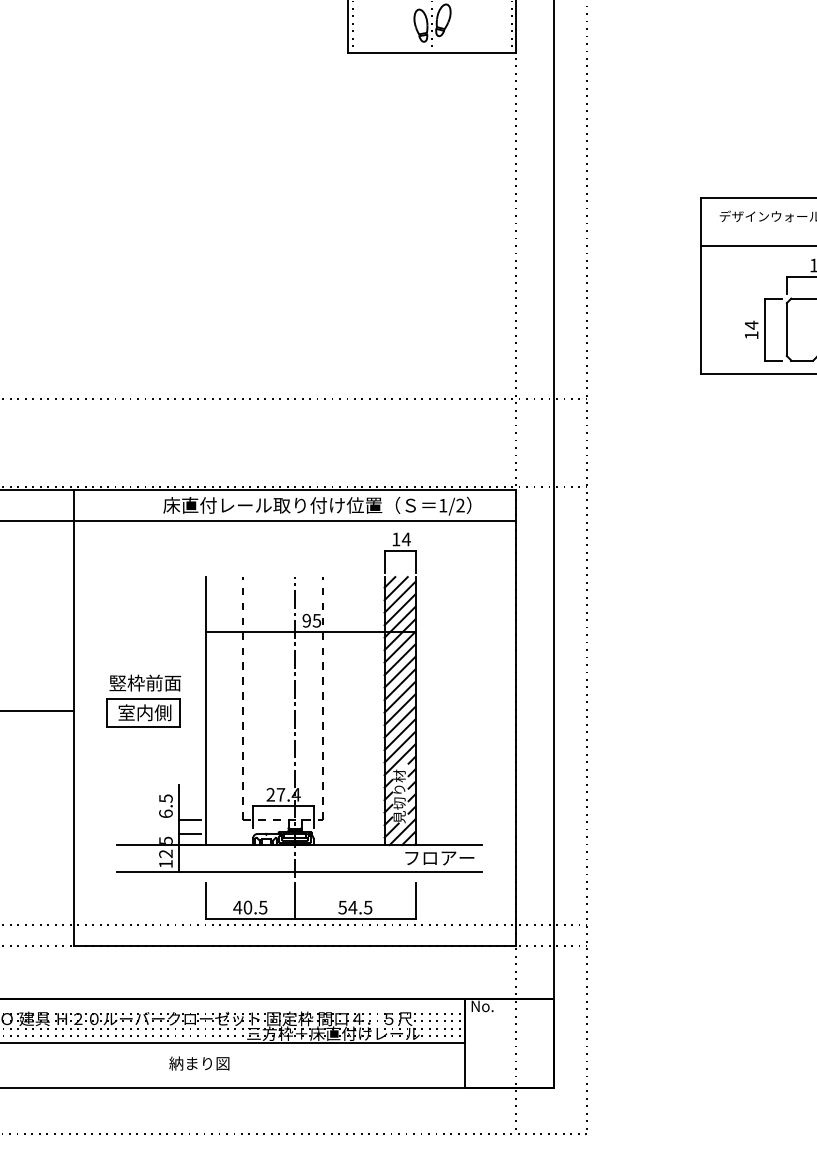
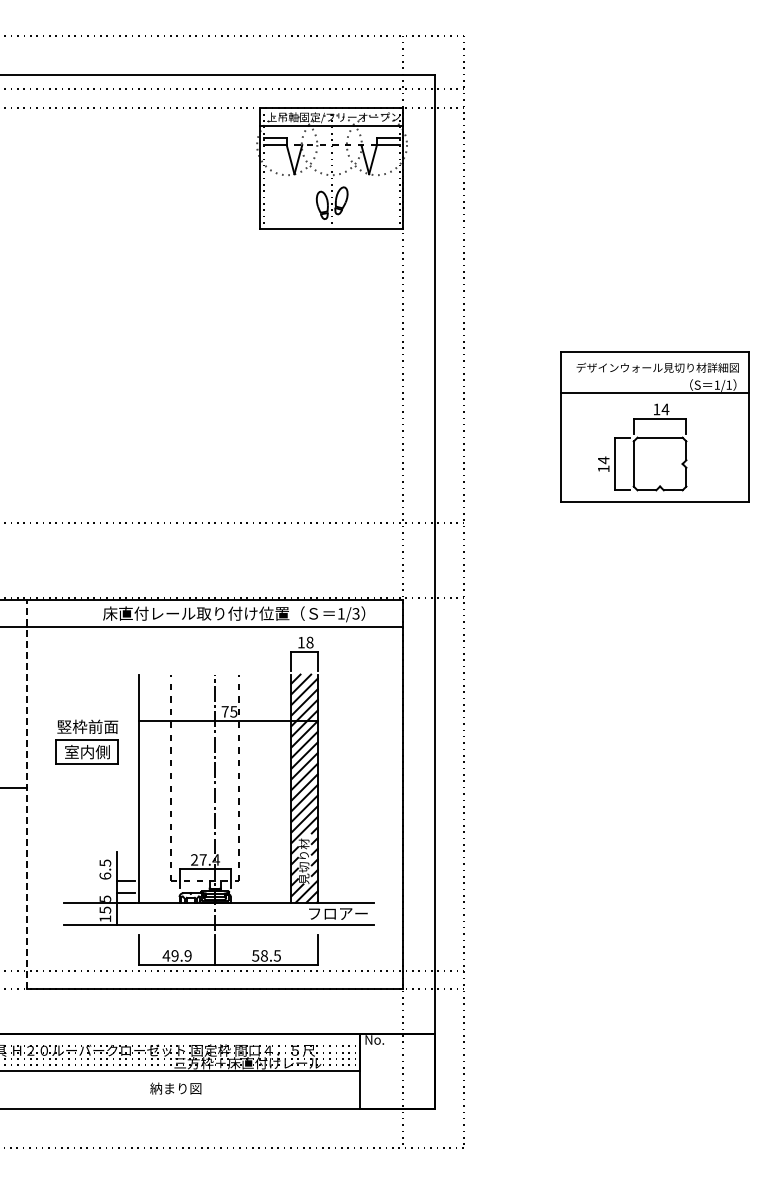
text: (459, 506) -> (355, 614), 1/2 -> 1/3
text: (405, 539) -> (309, 642), 14 -> 18
text: (305, 620) -> (224, 711), 95 -> 75
part: (143, 700) -> (86, 741), moved
line: (74, 716) -> (27, 793), solid -> dashed
text: (166, 853) -> (105, 909), 12 -> 15
text: (255, 907) -> (181, 955), 40.5 -> 49.9
text: (352, 907) -> (264, 955), 54.5 -> 58.5
text: (199, 1063) -> (175, 1088), moved

